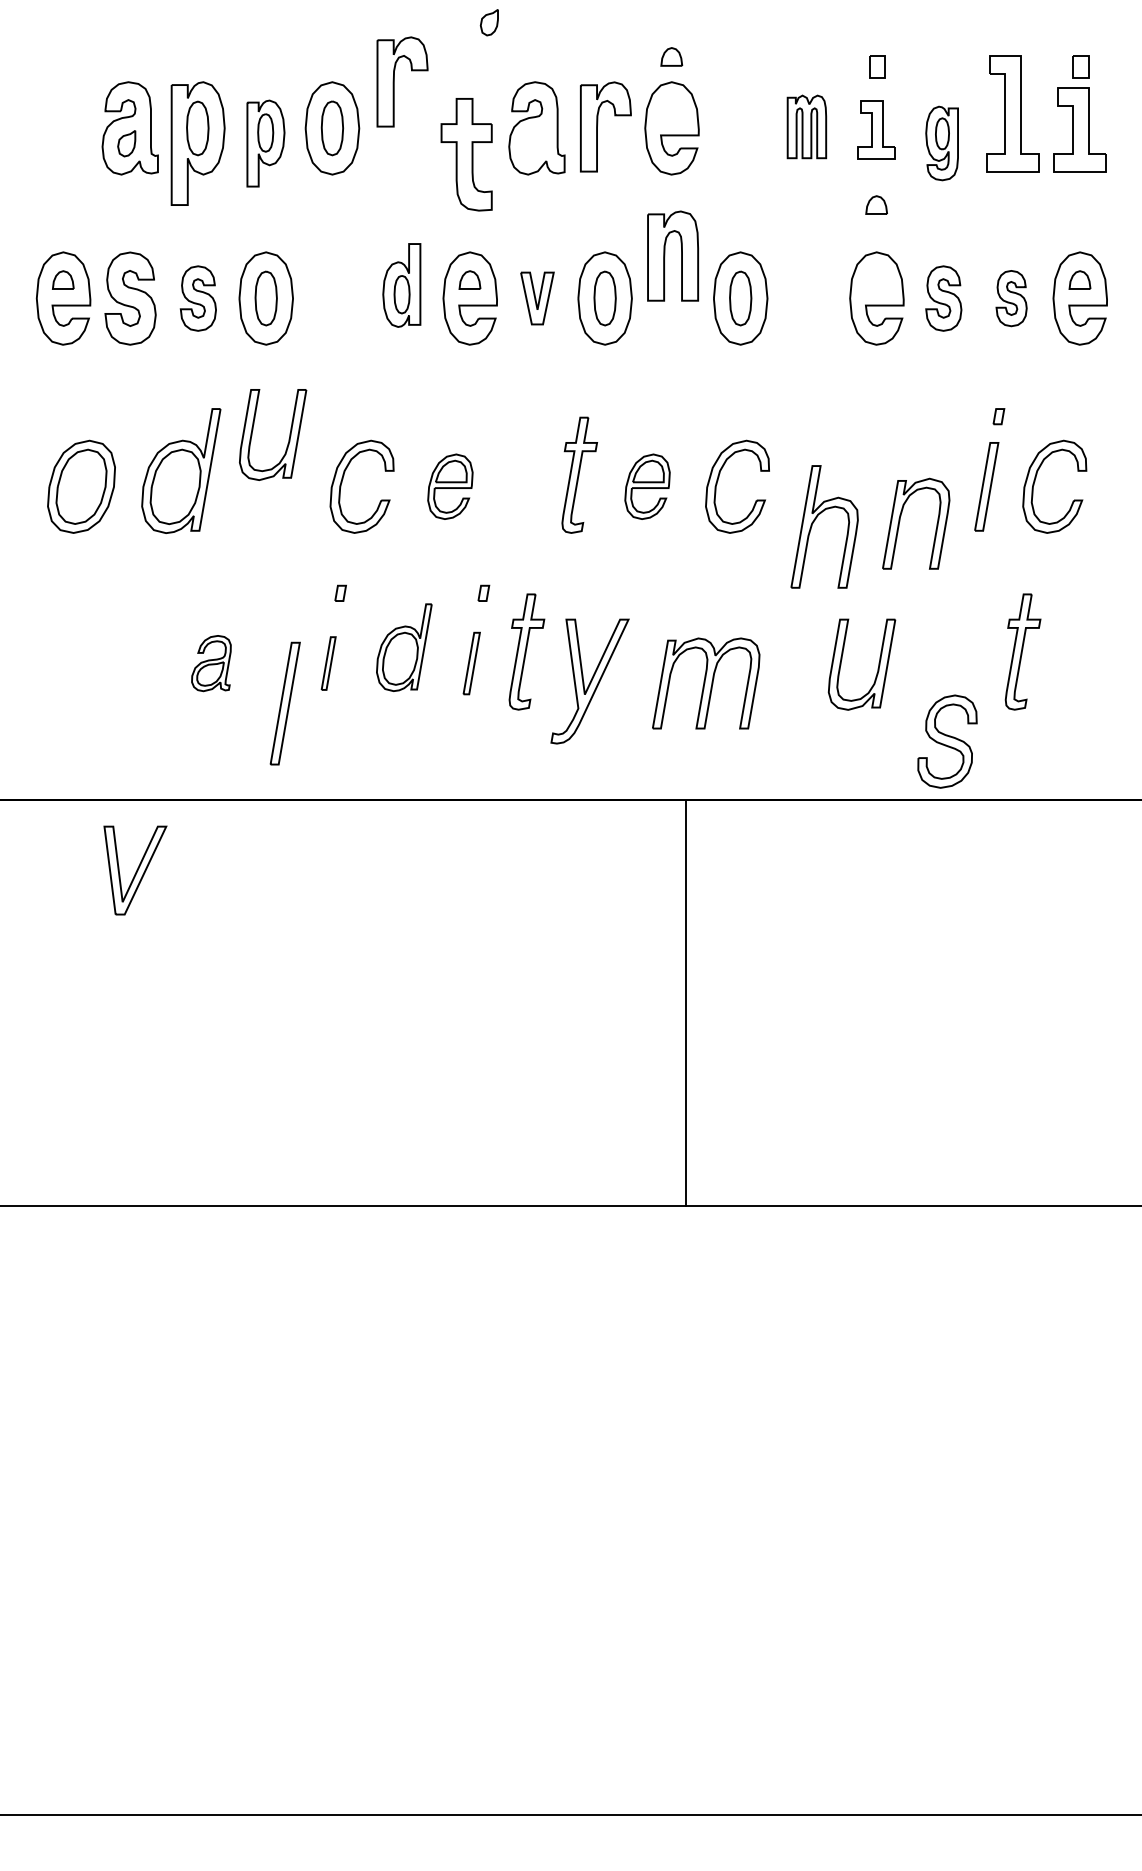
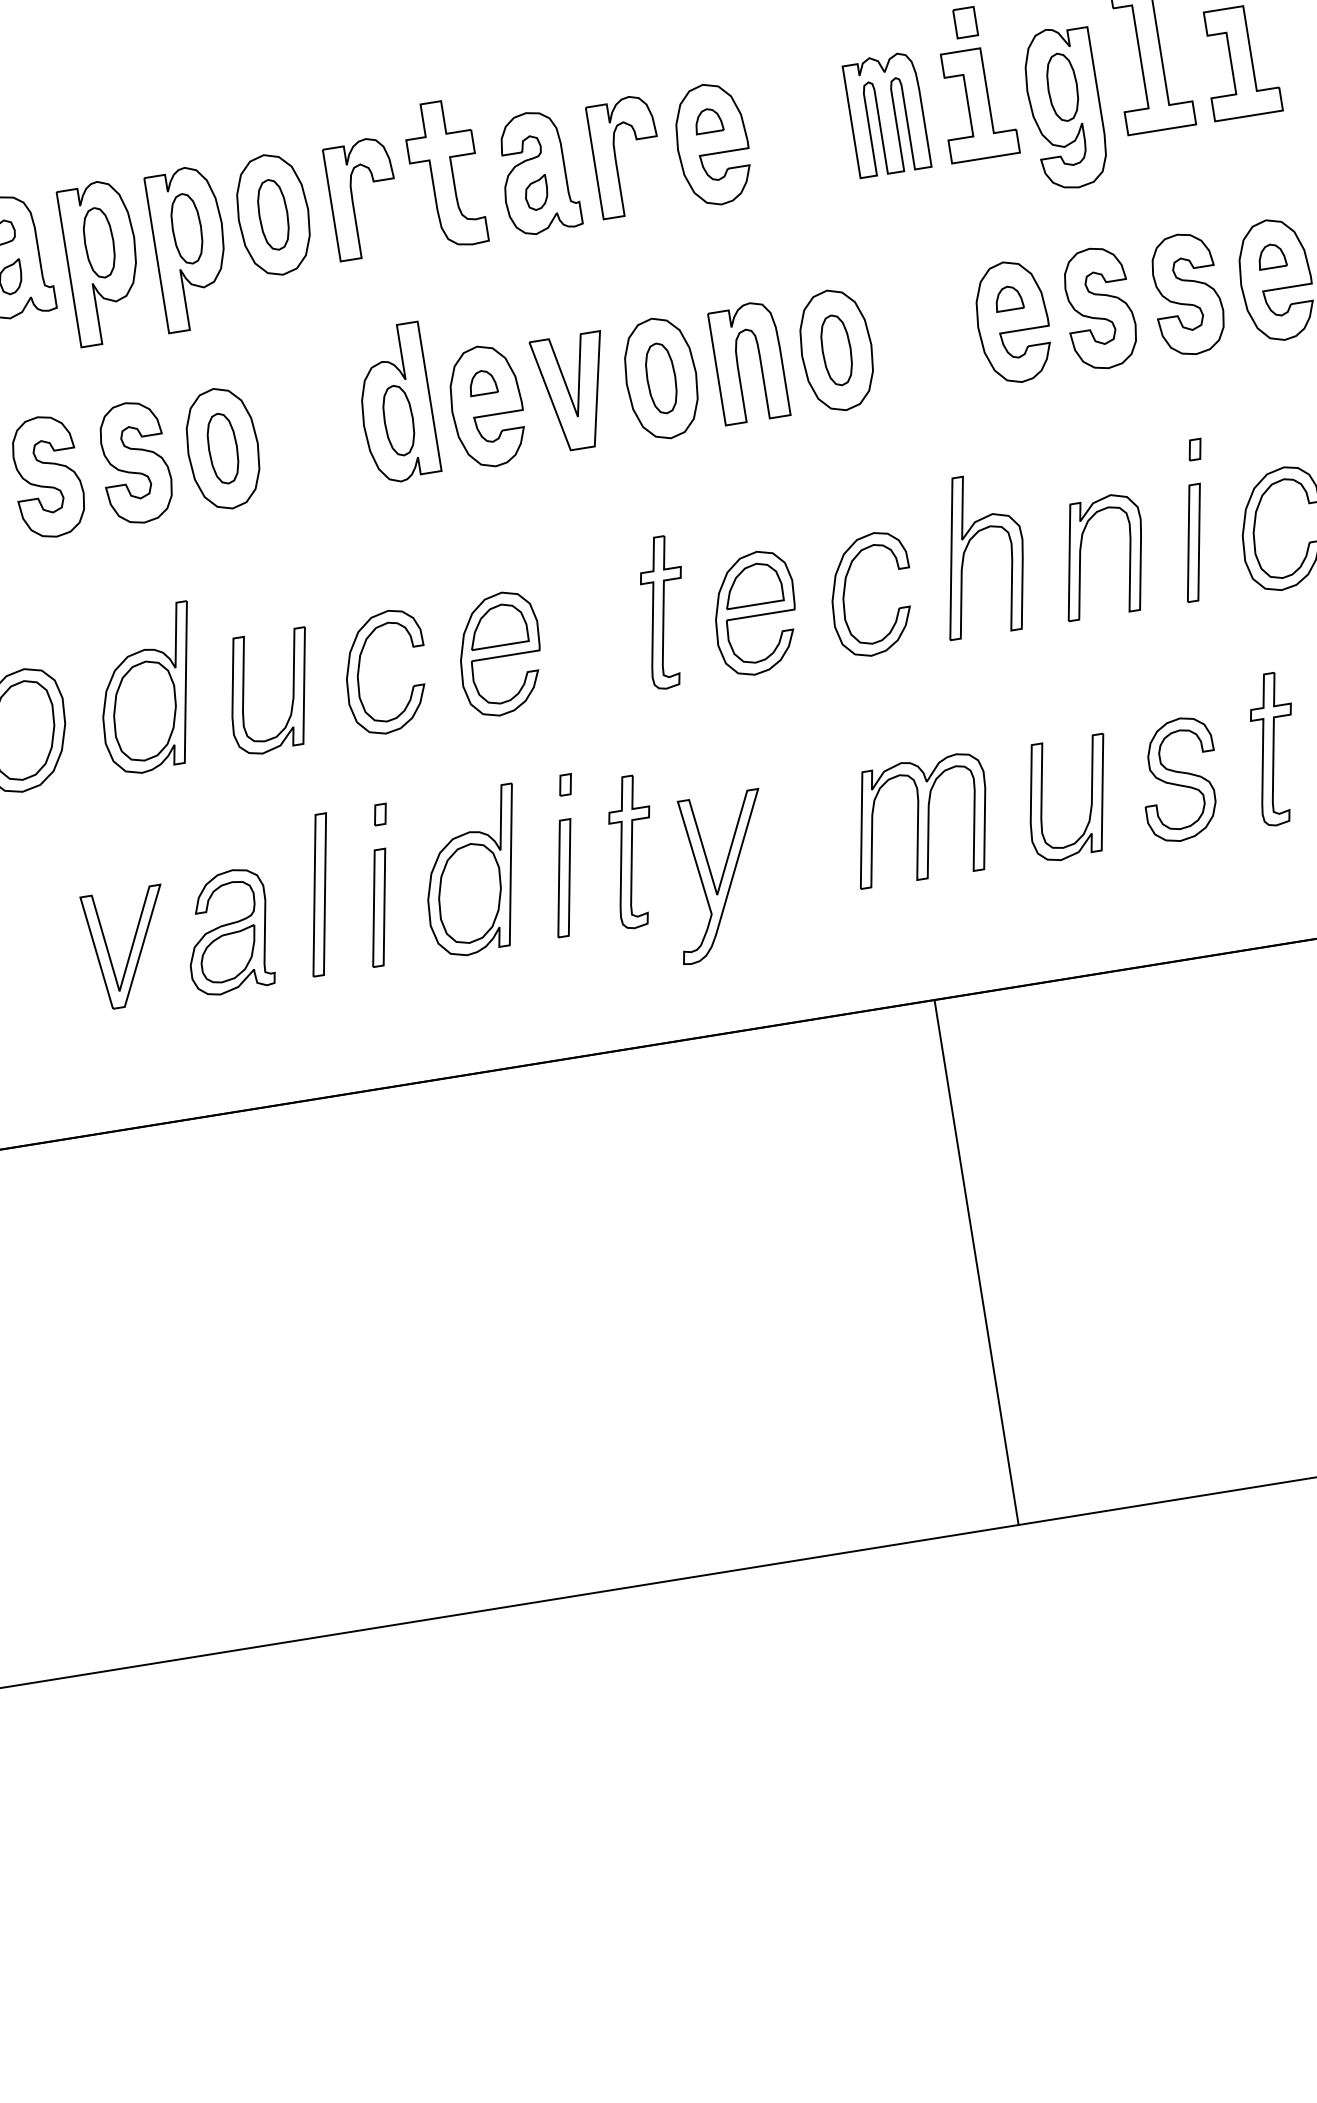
part: (488, 22) -> (535, 193), moved
part: (671, 56) -> (708, 120), moved
part: (394, 81) -> (353, 199), moved
part: (806, 126) -> (886, 114), size x1.43
part: (876, 129) -> (977, 103), size x1.43
part: (265, 143) -> (190, 248), size x1.43
part: (941, 143) -> (1064, 108), size x1.67
part: (466, 154) -> (444, 174), moved
part: (876, 204) -> (1008, 297), moved
part: (665, 255) -> (739, 363), moved
part: (401, 285) -> (395, 403), size x1.43
part: (198, 298) -> (135, 462), size x1.43
part: (537, 298) -> (573, 392), size x1.67
part: (943, 298) -> (1099, 308), size x1.43
part: (1011, 298) -> (1186, 294), size x1.67
part: (288, 438) -> (291, 693), moved
part: (450, 486) -> (500, 653), size x1.43
part: (647, 486) -> (755, 612), size x1.43
part: (816, 519) -> (968, 546), moved
part: (900, 521) -> (1081, 556), moved
part: (404, 647) -> (474, 871), size x1.43
part: (211, 663) -> (227, 932), size x1.67
part: (328, 663) -> (379, 907), size x1.67
part: (471, 663) -> (564, 878), size x1.43
part: (706, 683) -> (920, 819), moved
part: (284, 703) -> (318, 894), moved
part: (947, 741) -> (1179, 779), moved
part: (135, 870) -> (129, 947), moved
line: (685, 1003) -> (976, 1263), moved

